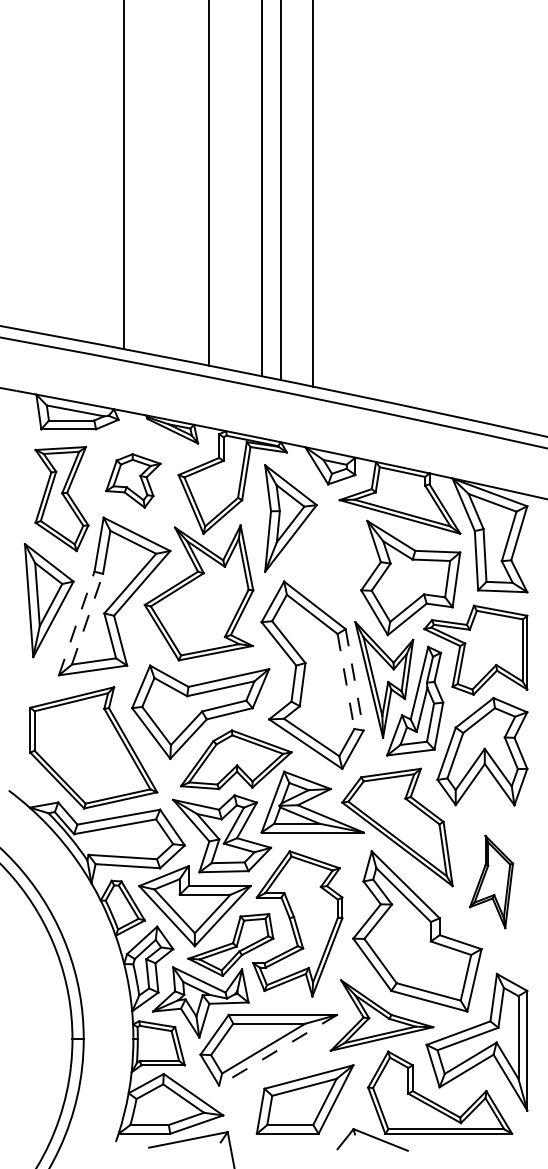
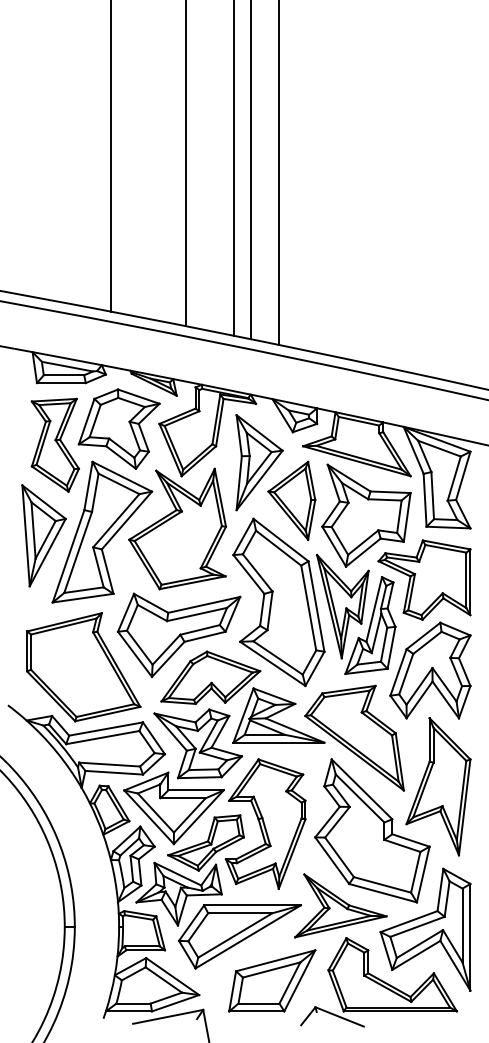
part: (132, 480) -> (118, 428), size x1.67
part: (326, 560) -> (291, 500), added
line: (87, 619) -> (78, 552), dashed -> solid
line: (76, 623) -> (68, 556), dashed -> solid
line: (354, 679) -> (316, 606), dashed -> solid
line: (345, 682) -> (308, 608), dashed -> solid
part: (491, 881) -> (438, 786), size x1.67
line: (277, 1050) -> (247, 937), dashed -> solid

